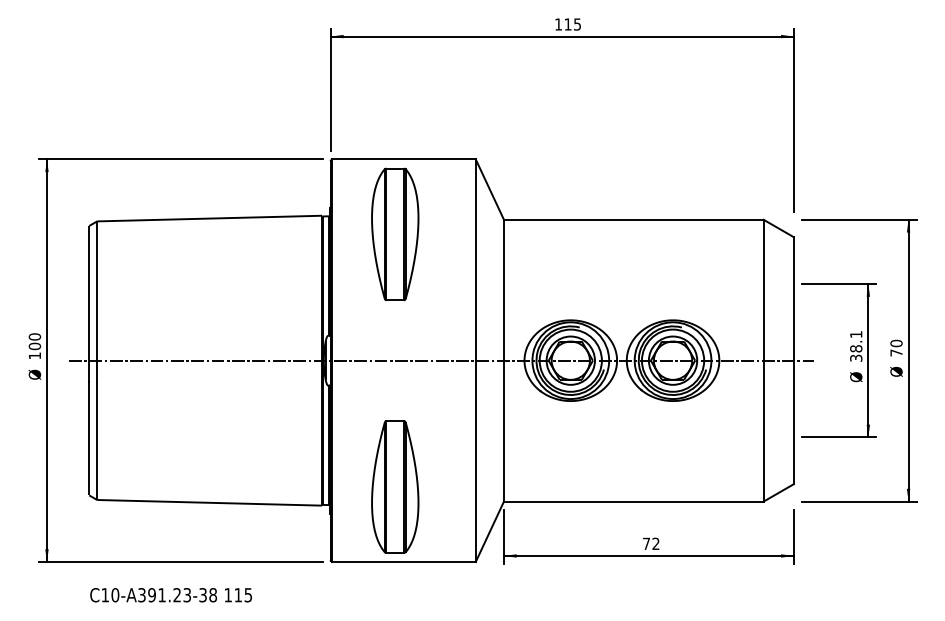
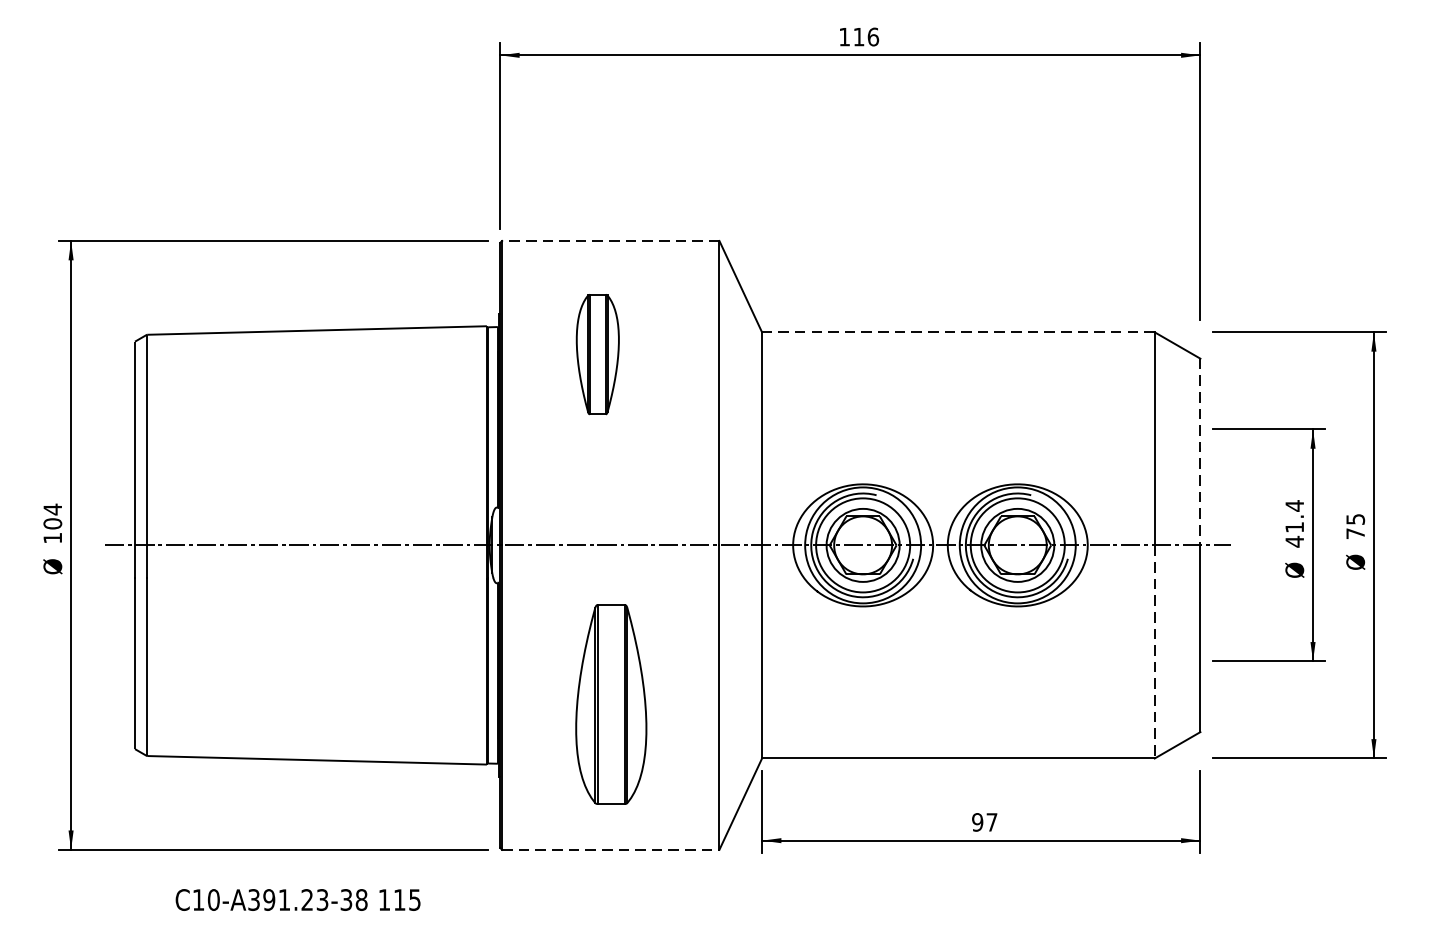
text: (577, 24) -> (873, 37), 115 -> 116
line: (403, 159) -> (610, 241), solid -> dashed
line: (633, 219) -> (957, 331), solid -> dashed
part: (395, 234) -> (598, 354), size x0.6
line: (793, 298) -> (1199, 451), solid -> dashed
text: (34, 336) -> (52, 508), 100 -> 104
text: (896, 343) -> (1355, 519), 70 -> 75
text: (856, 346) -> (1295, 523), 38.1 -> 41.4
line: (763, 431) -> (1154, 652), solid -> dashed
part: (395, 486) -> (611, 703), moved
text: (650, 543) -> (983, 821), 72 -> 97
line: (403, 562) -> (610, 850), solid -> dashed
text: (170, 595) -> (297, 900), moved

